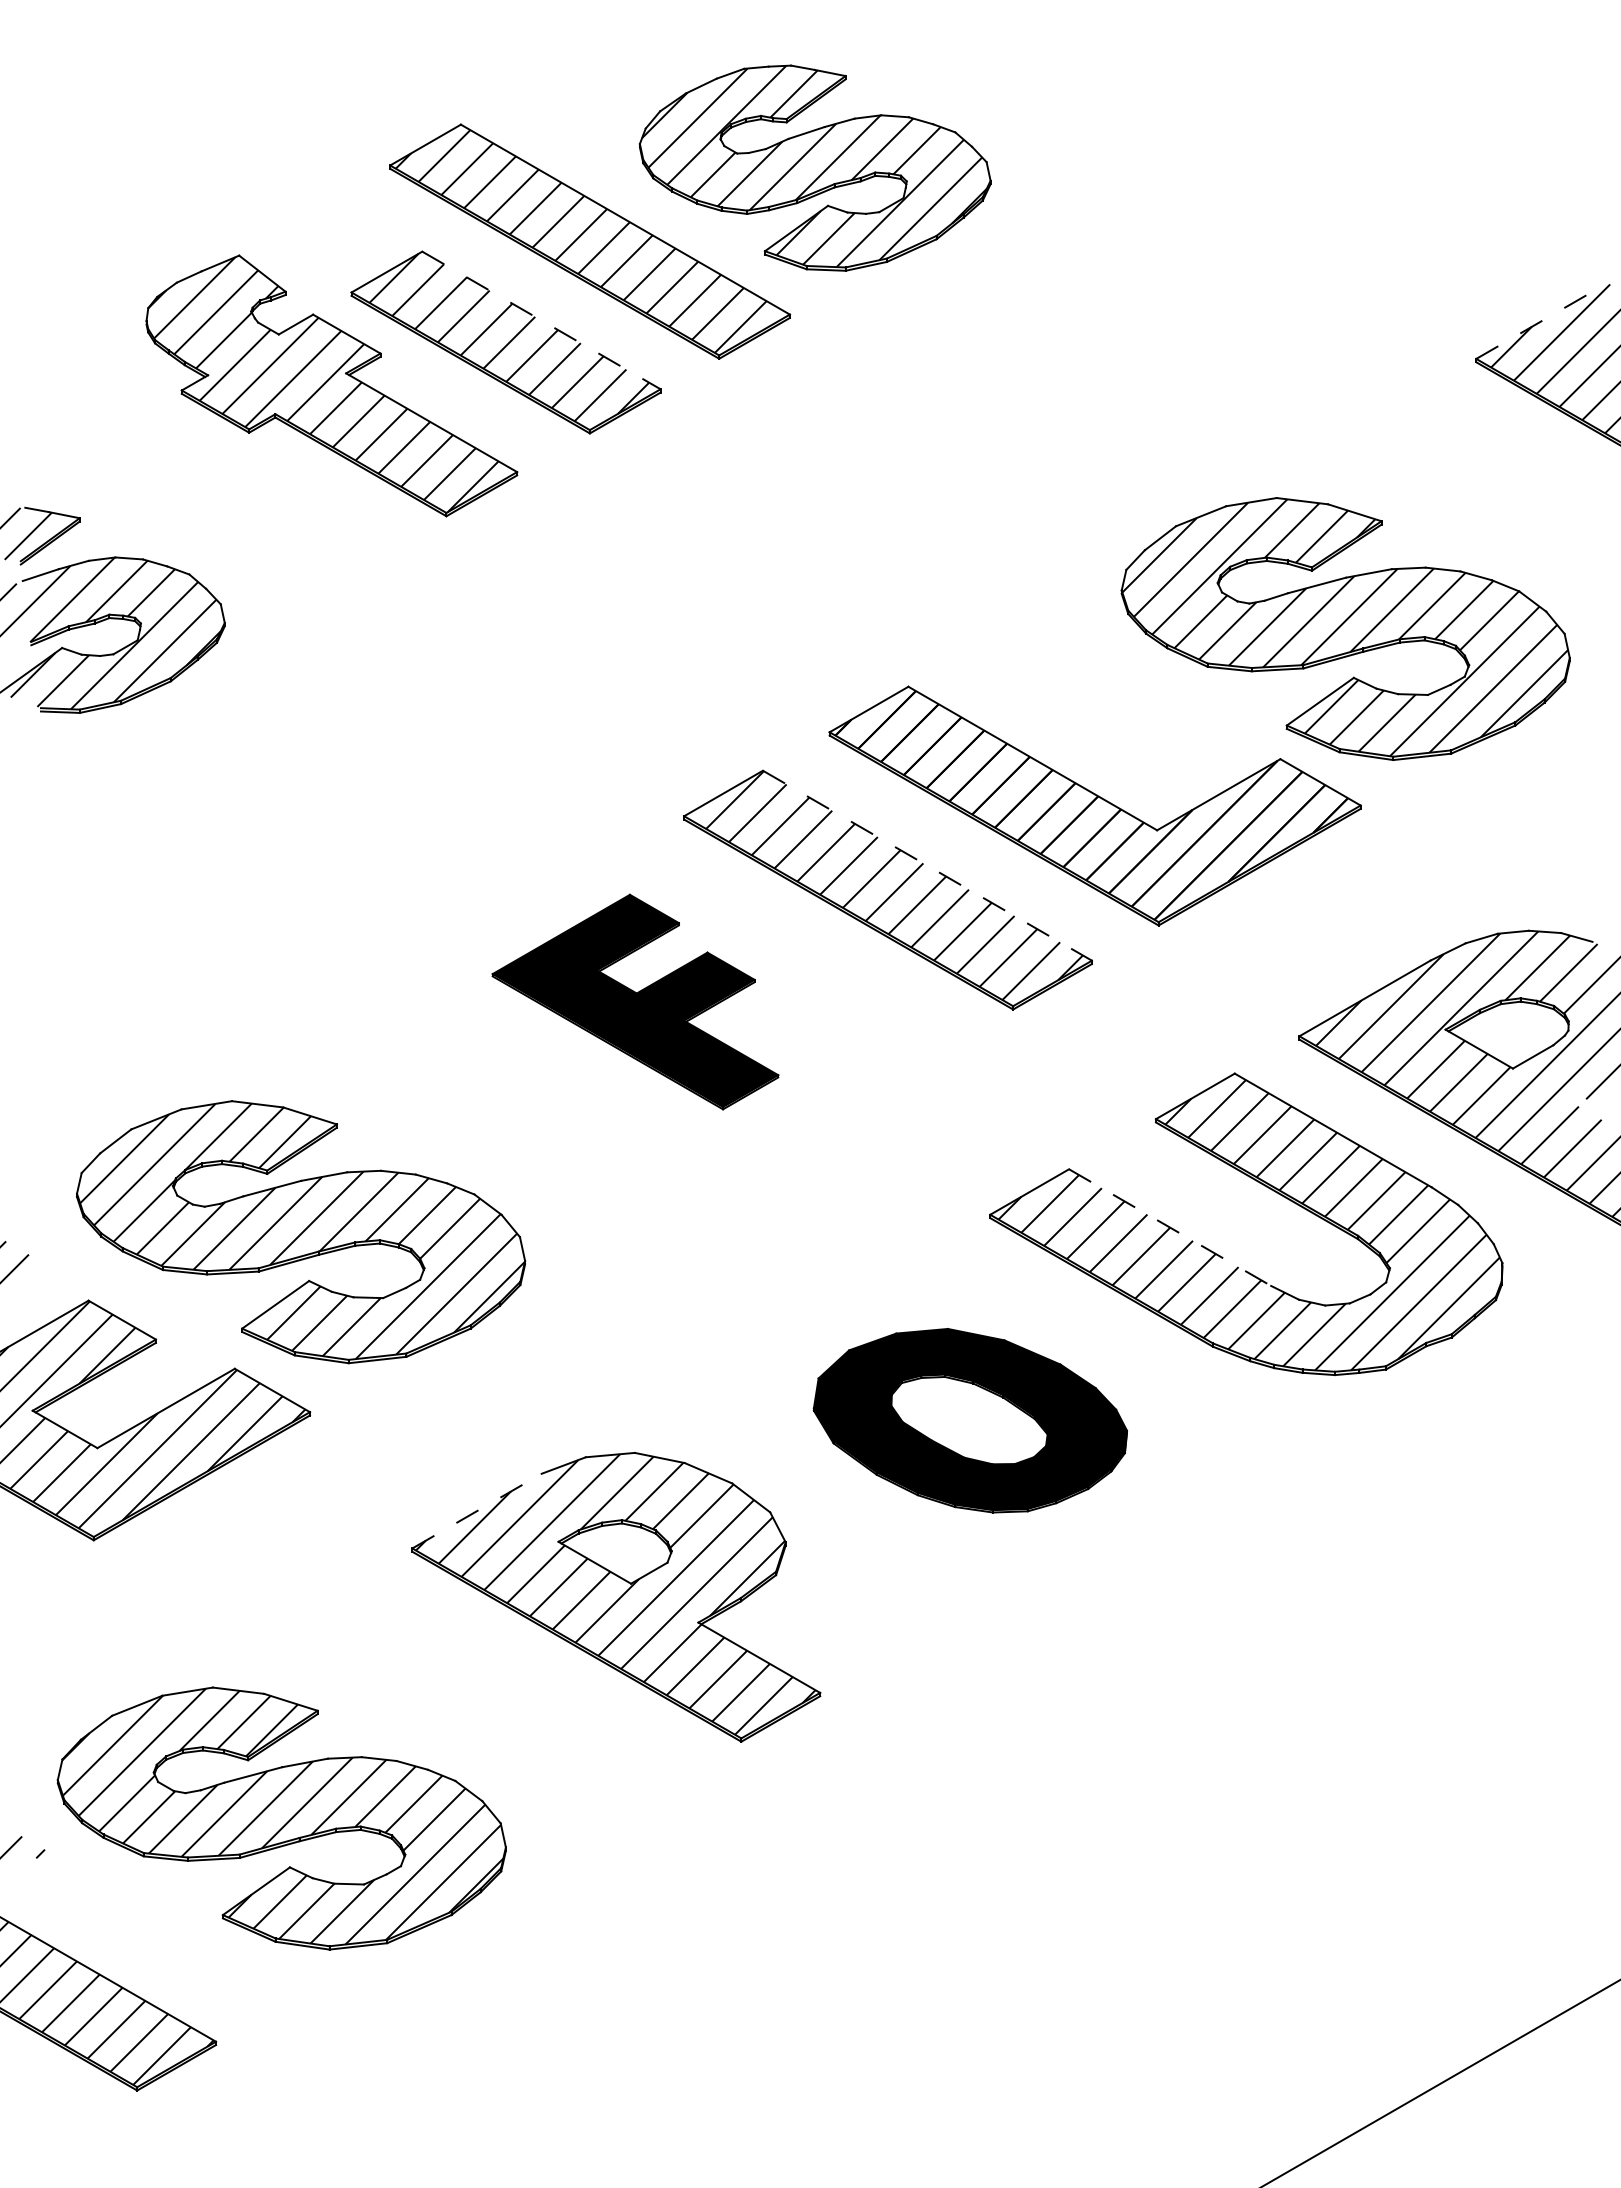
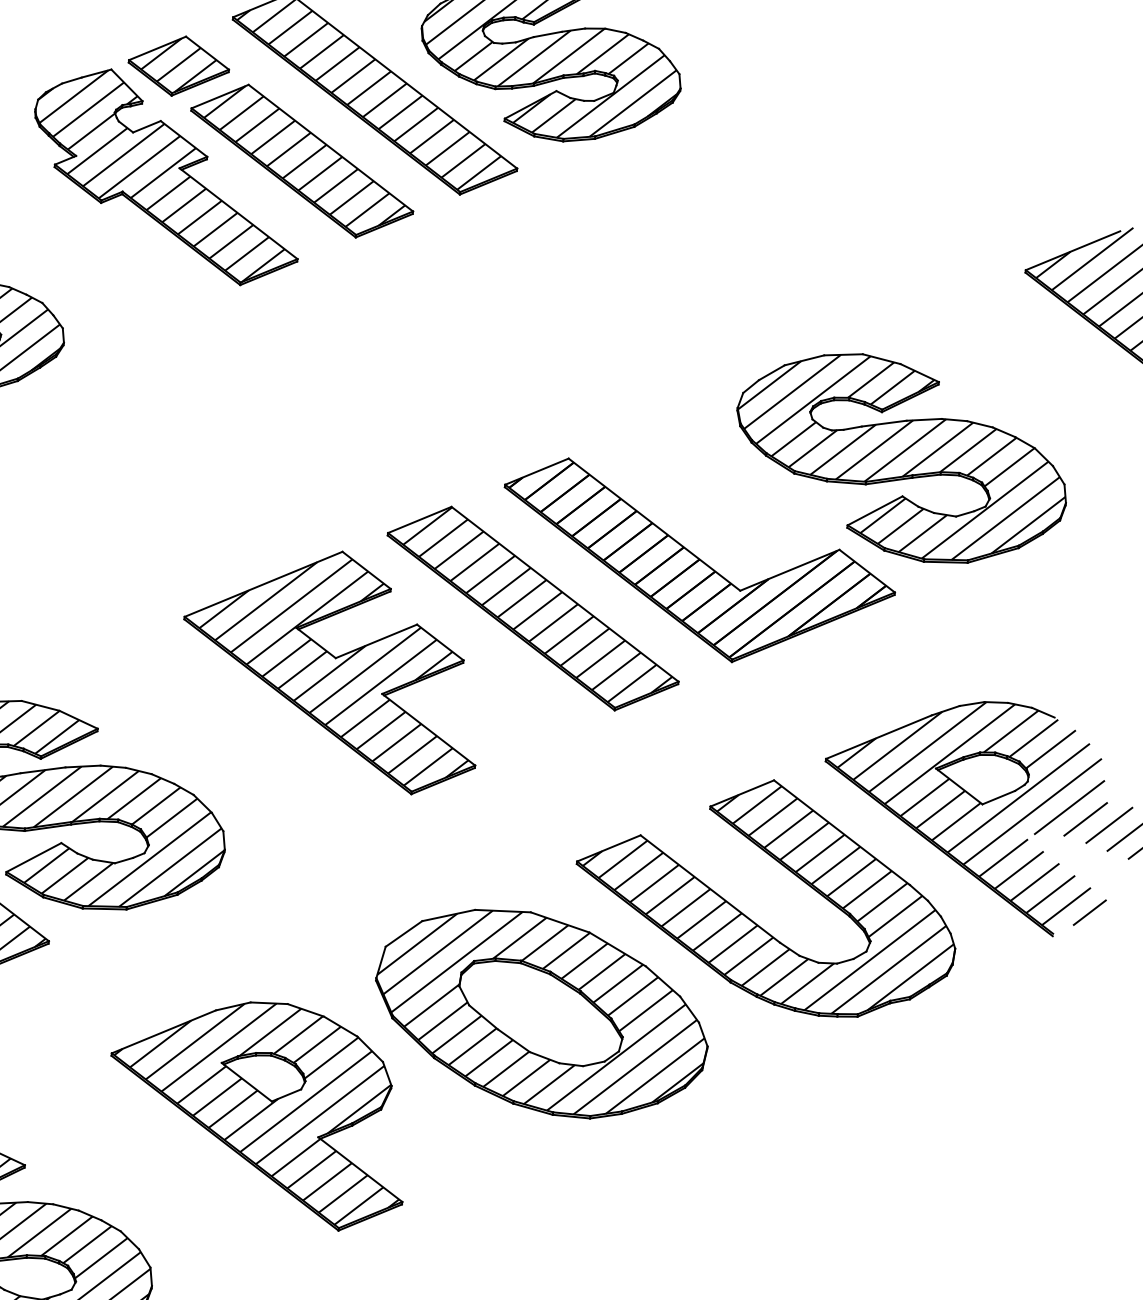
part: (326, 239) -> (178, 66), added
line: (541, 320) -> (330, 148), dashed -> solid
line: (1534, 325) -> (1072, 250), dashed -> solid
line: (927, 865) -> (565, 594), dashed -> solid
part: (635, 1001) -> (333, 666), size x1.43
line: (1170, 1227) -> (710, 889), dashed -> solid
part: (970, 1420) -> (541, 1013), size x1.43
line: (477, 1511) -> (164, 1032), dashed -> solid

